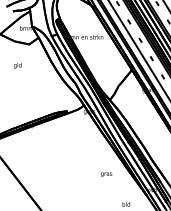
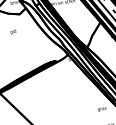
text: (106, 174) -> (102, 109), moved

